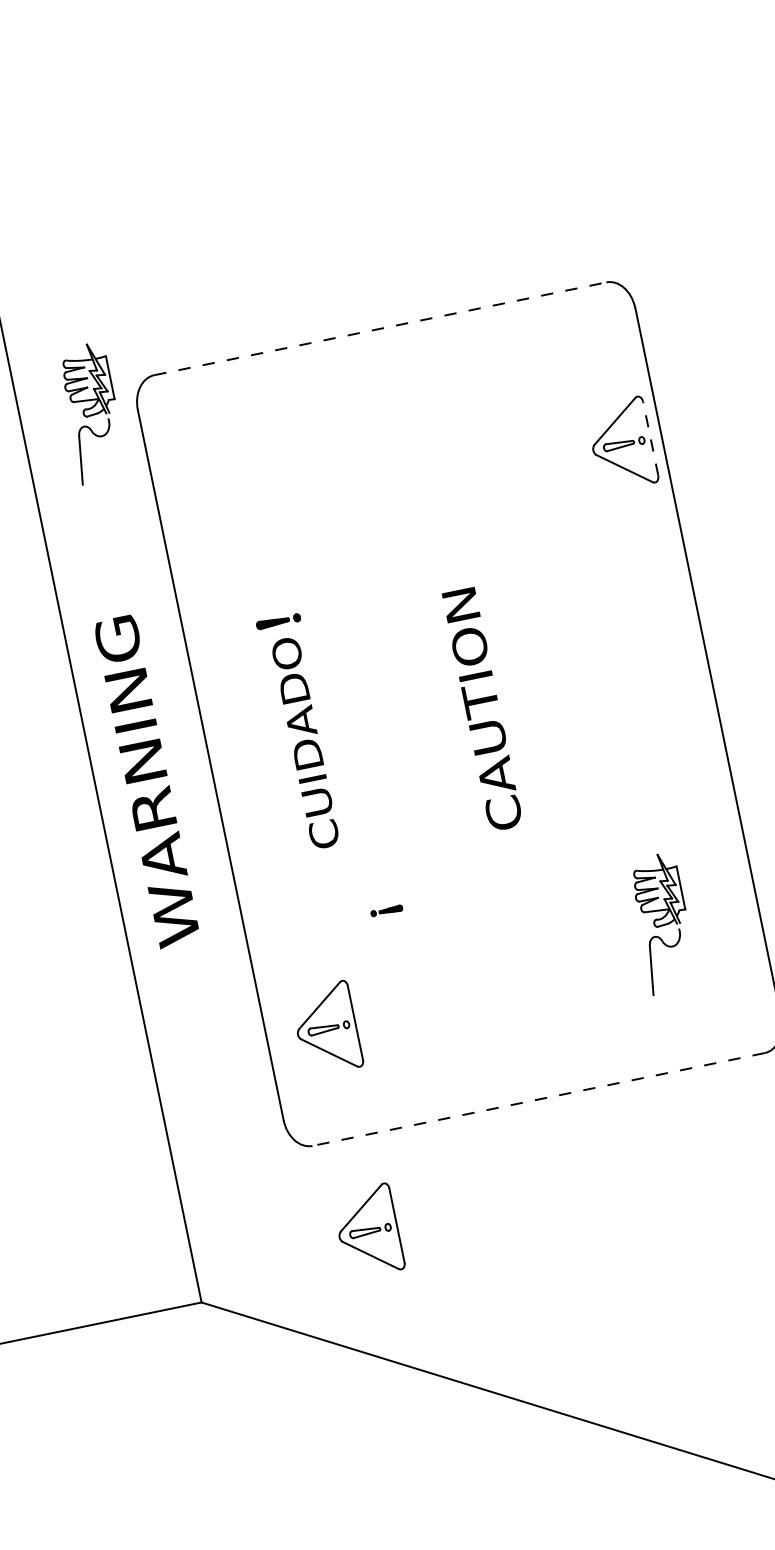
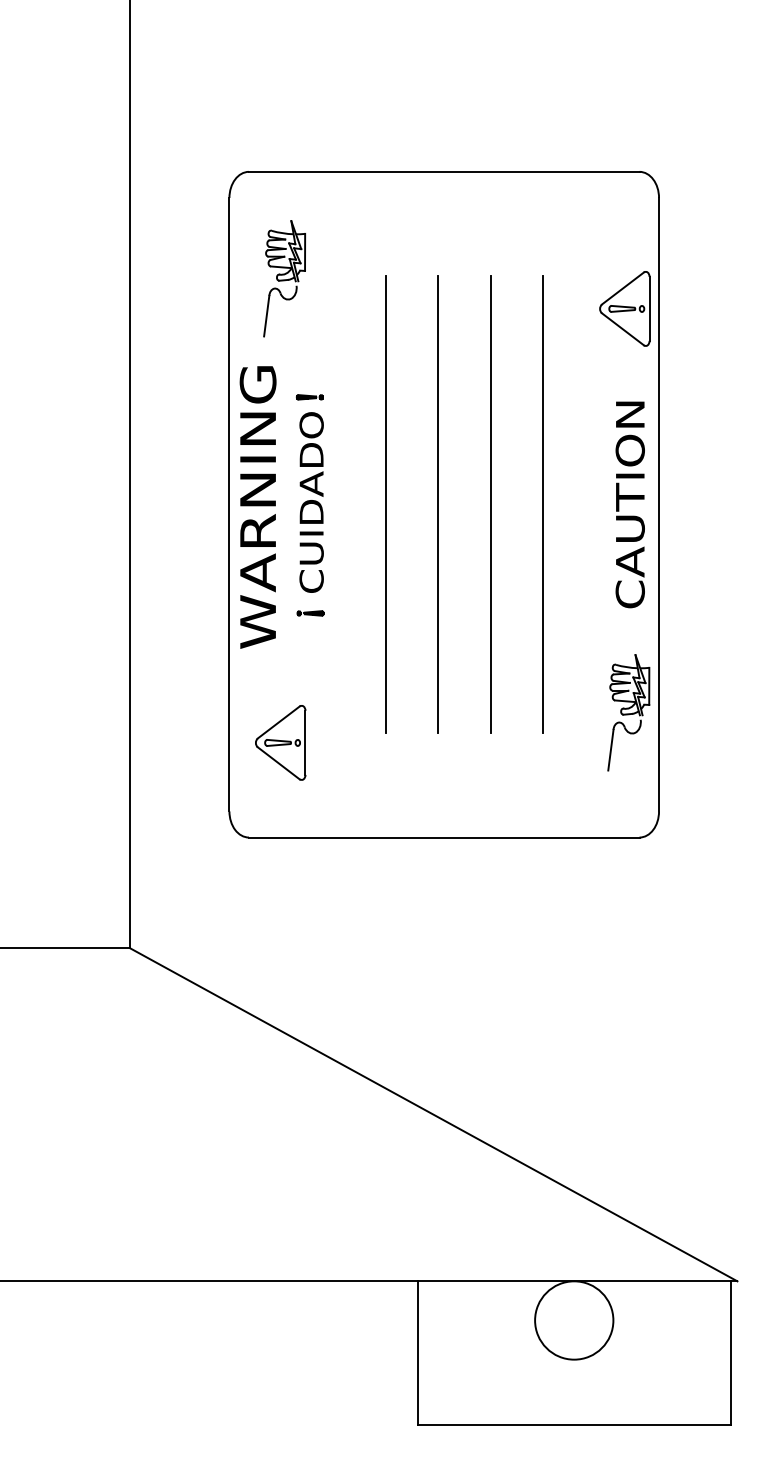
line: (380, 328) -> (444, 171), dashed -> solid
part: (92, 412) -> (284, 278), moved
line: (650, 438) -> (649, 308), dashed -> solid
part: (277, 622) -> (309, 397), size x0.71
line: (573, 690) -> (542, 504), added
line: (512, 702) -> (490, 504), added
text: (481, 709) -> (629, 504), moved
line: (452, 715) -> (438, 504), added
line: (392, 727) -> (386, 504), added
text: (146, 781) -> (257, 507), moved
part: (386, 911) -> (310, 613), moved
part: (663, 923) -> (628, 712), moved
line: (537, 1099) -> (443, 837), dashed -> solid
part: (367, 1231) -> (280, 917), removed

